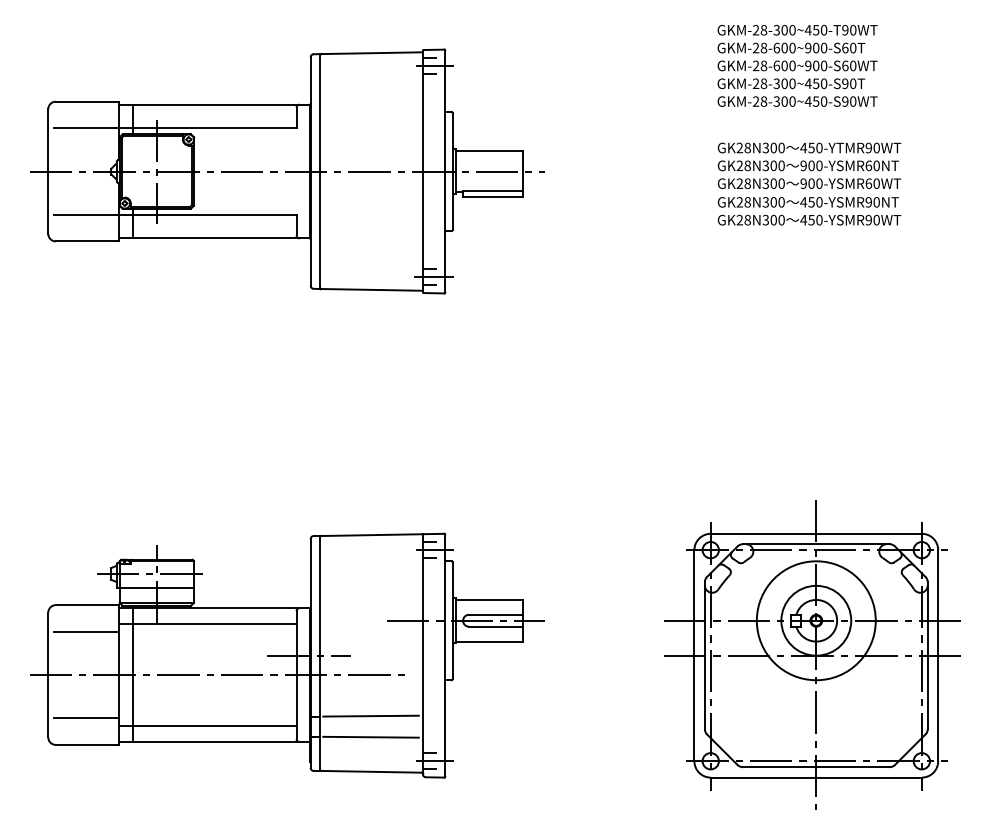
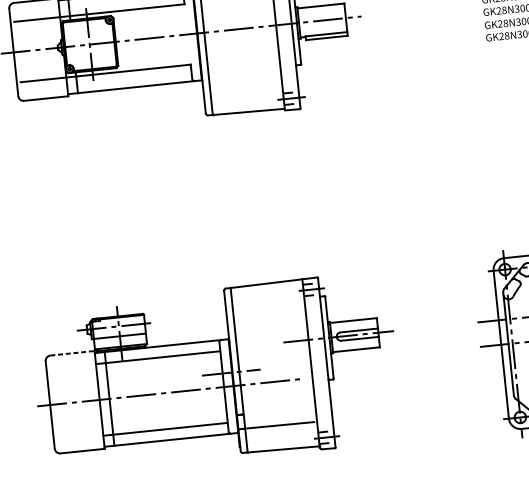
line: (87, 605) -> (72, 353), solid -> dashed
line: (85, 631) -> (73, 371), removed
line: (370, 715) -> (278, 410), removed
line: (85, 718) -> (79, 432), removed

